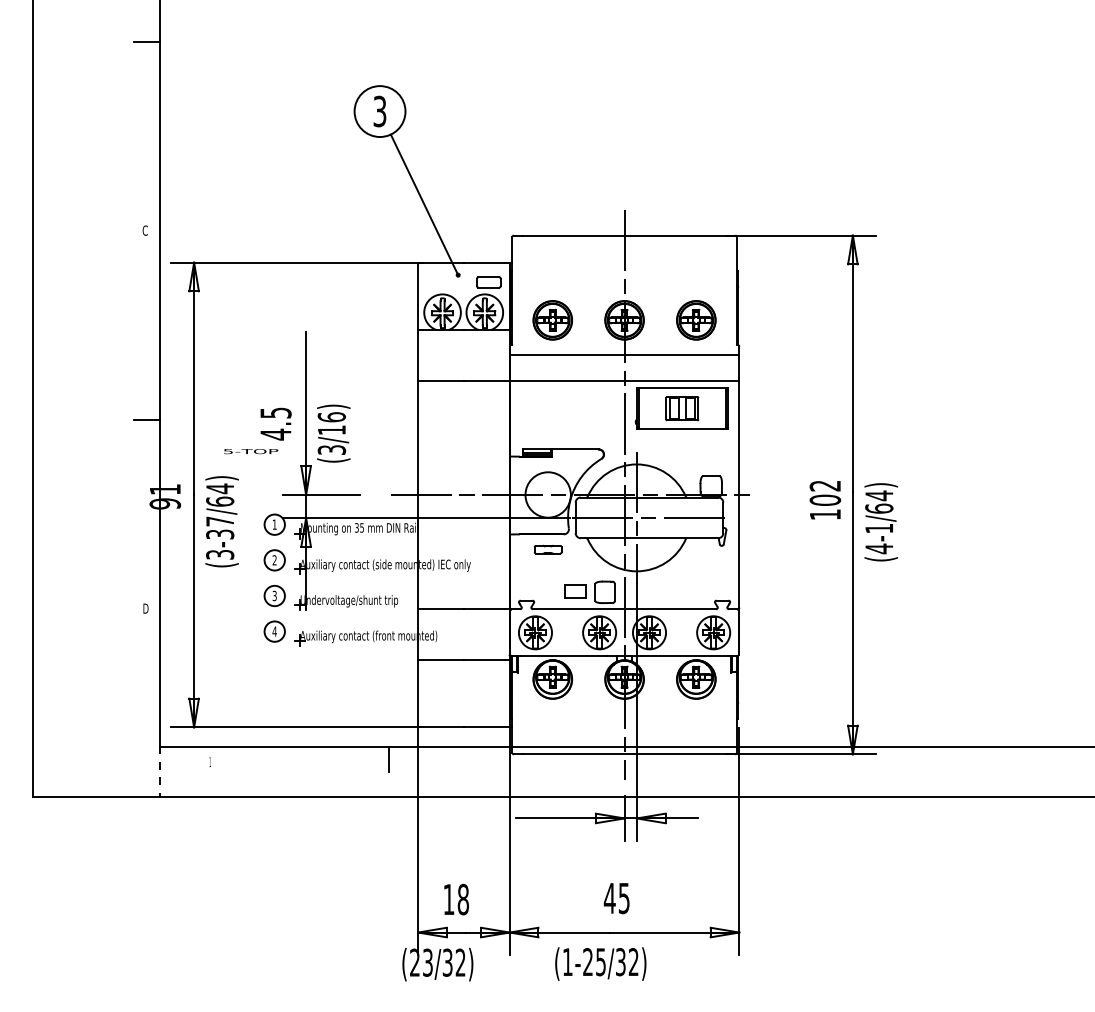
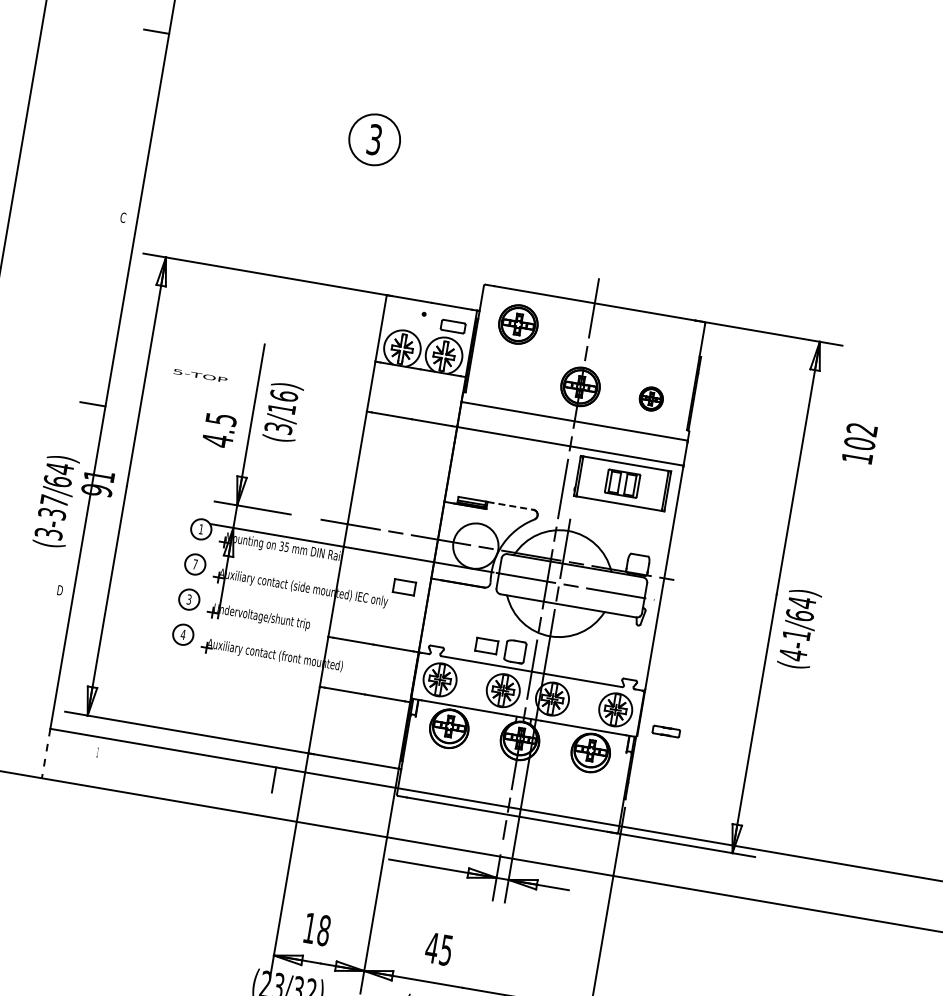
line: (424, 204) -> (402, 238), removed
part: (552, 320) -> (518, 324), moved
part: (696, 320) -> (651, 399), size x0.6
text: (333, 433) -> (282, 412), moved
line: (576, 449) -> (511, 506), solid -> dashed
text: (251, 451) -> (200, 375), moved
text: (825, 500) -> (859, 443), moved
text: (221, 521) -> (55, 501), moved
part: (484, 547) -> (404, 587), added
part: (547, 549) -> (665, 731), moved
text: (274, 560) -> (195, 564), 2 -> 7
text: (616, 898) -> (438, 949), moved

